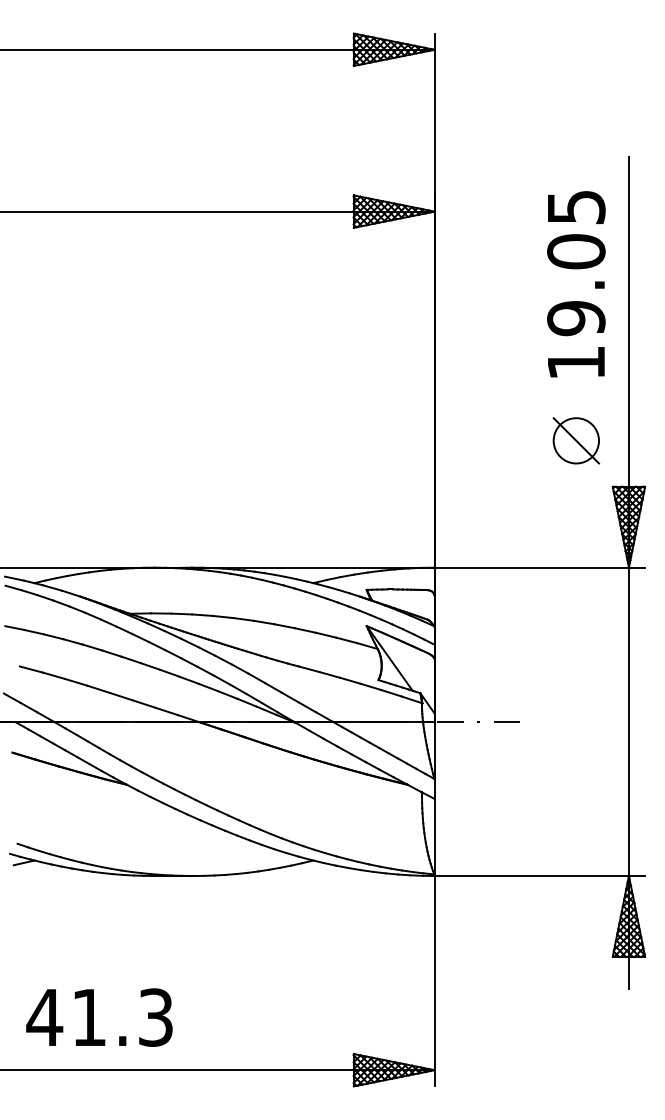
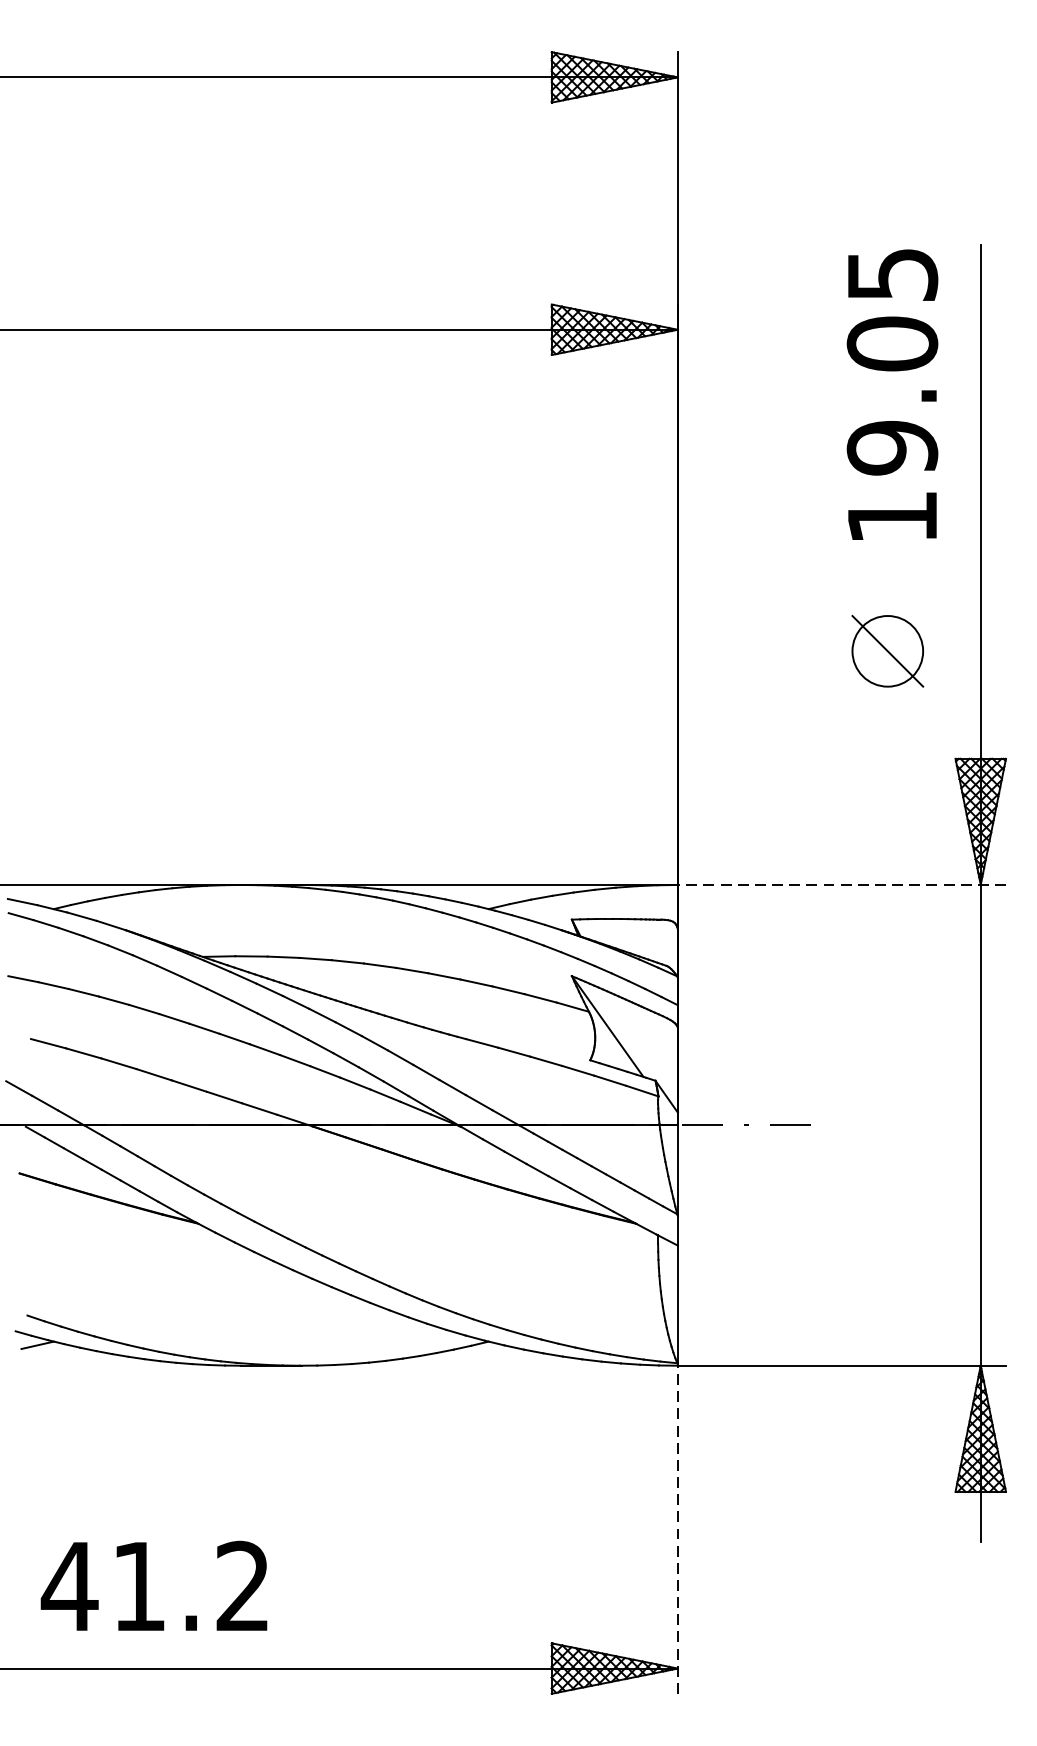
text: (576, 284) -> (892, 395), moved
part: (576, 440) -> (888, 650), moved
line: (539, 567) -> (841, 884), solid -> dashed
line: (434, 980) -> (677, 1528), solid -> dashed
text: (155, 1017) -> (242, 1586), 41.3 -> 41.2

